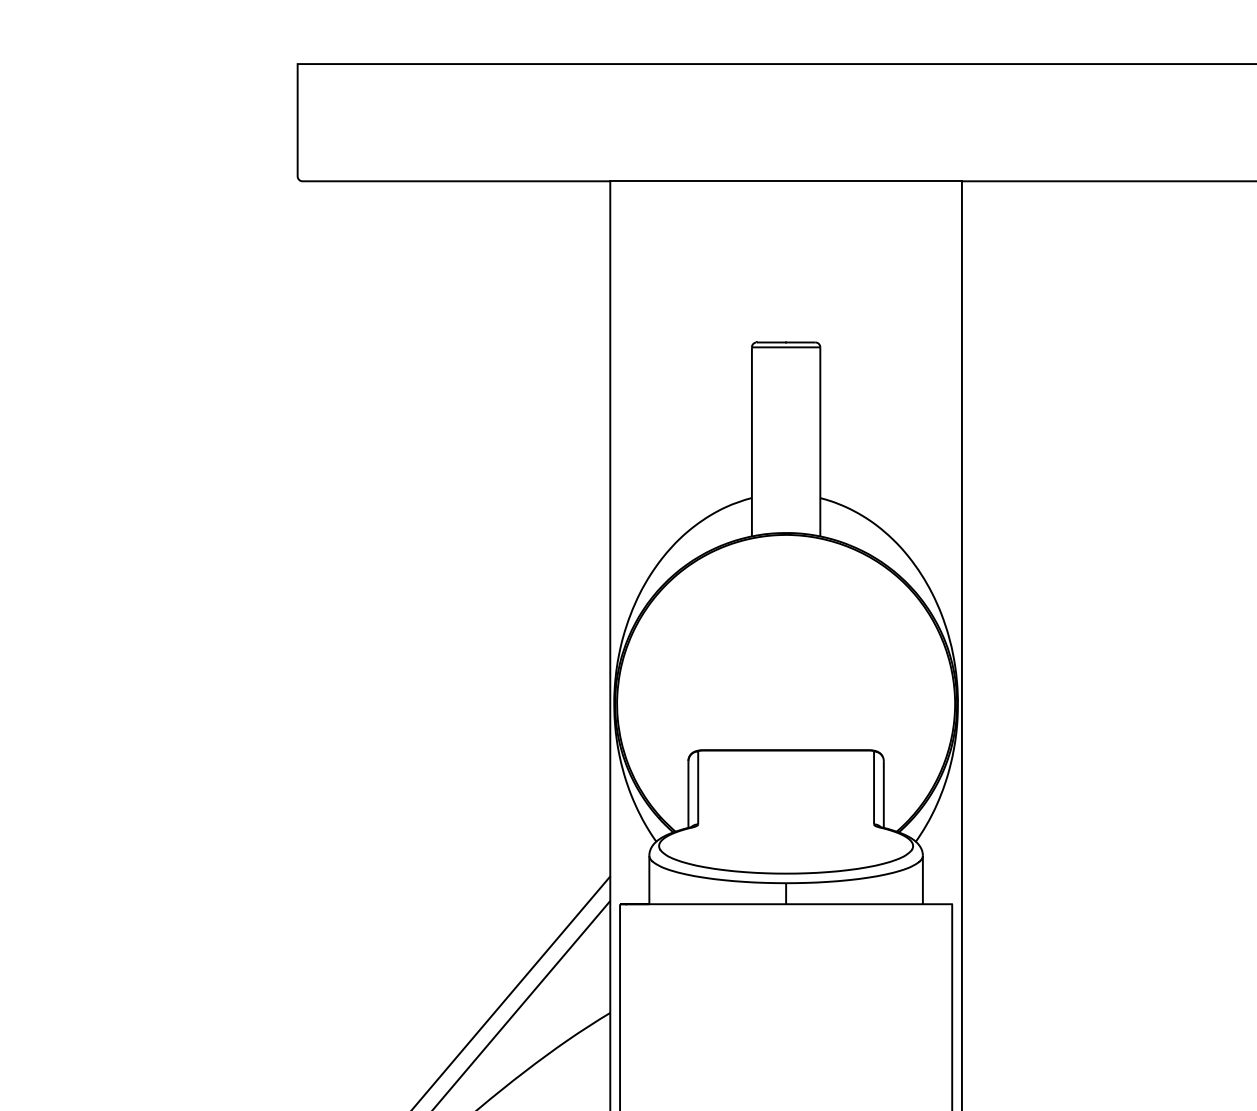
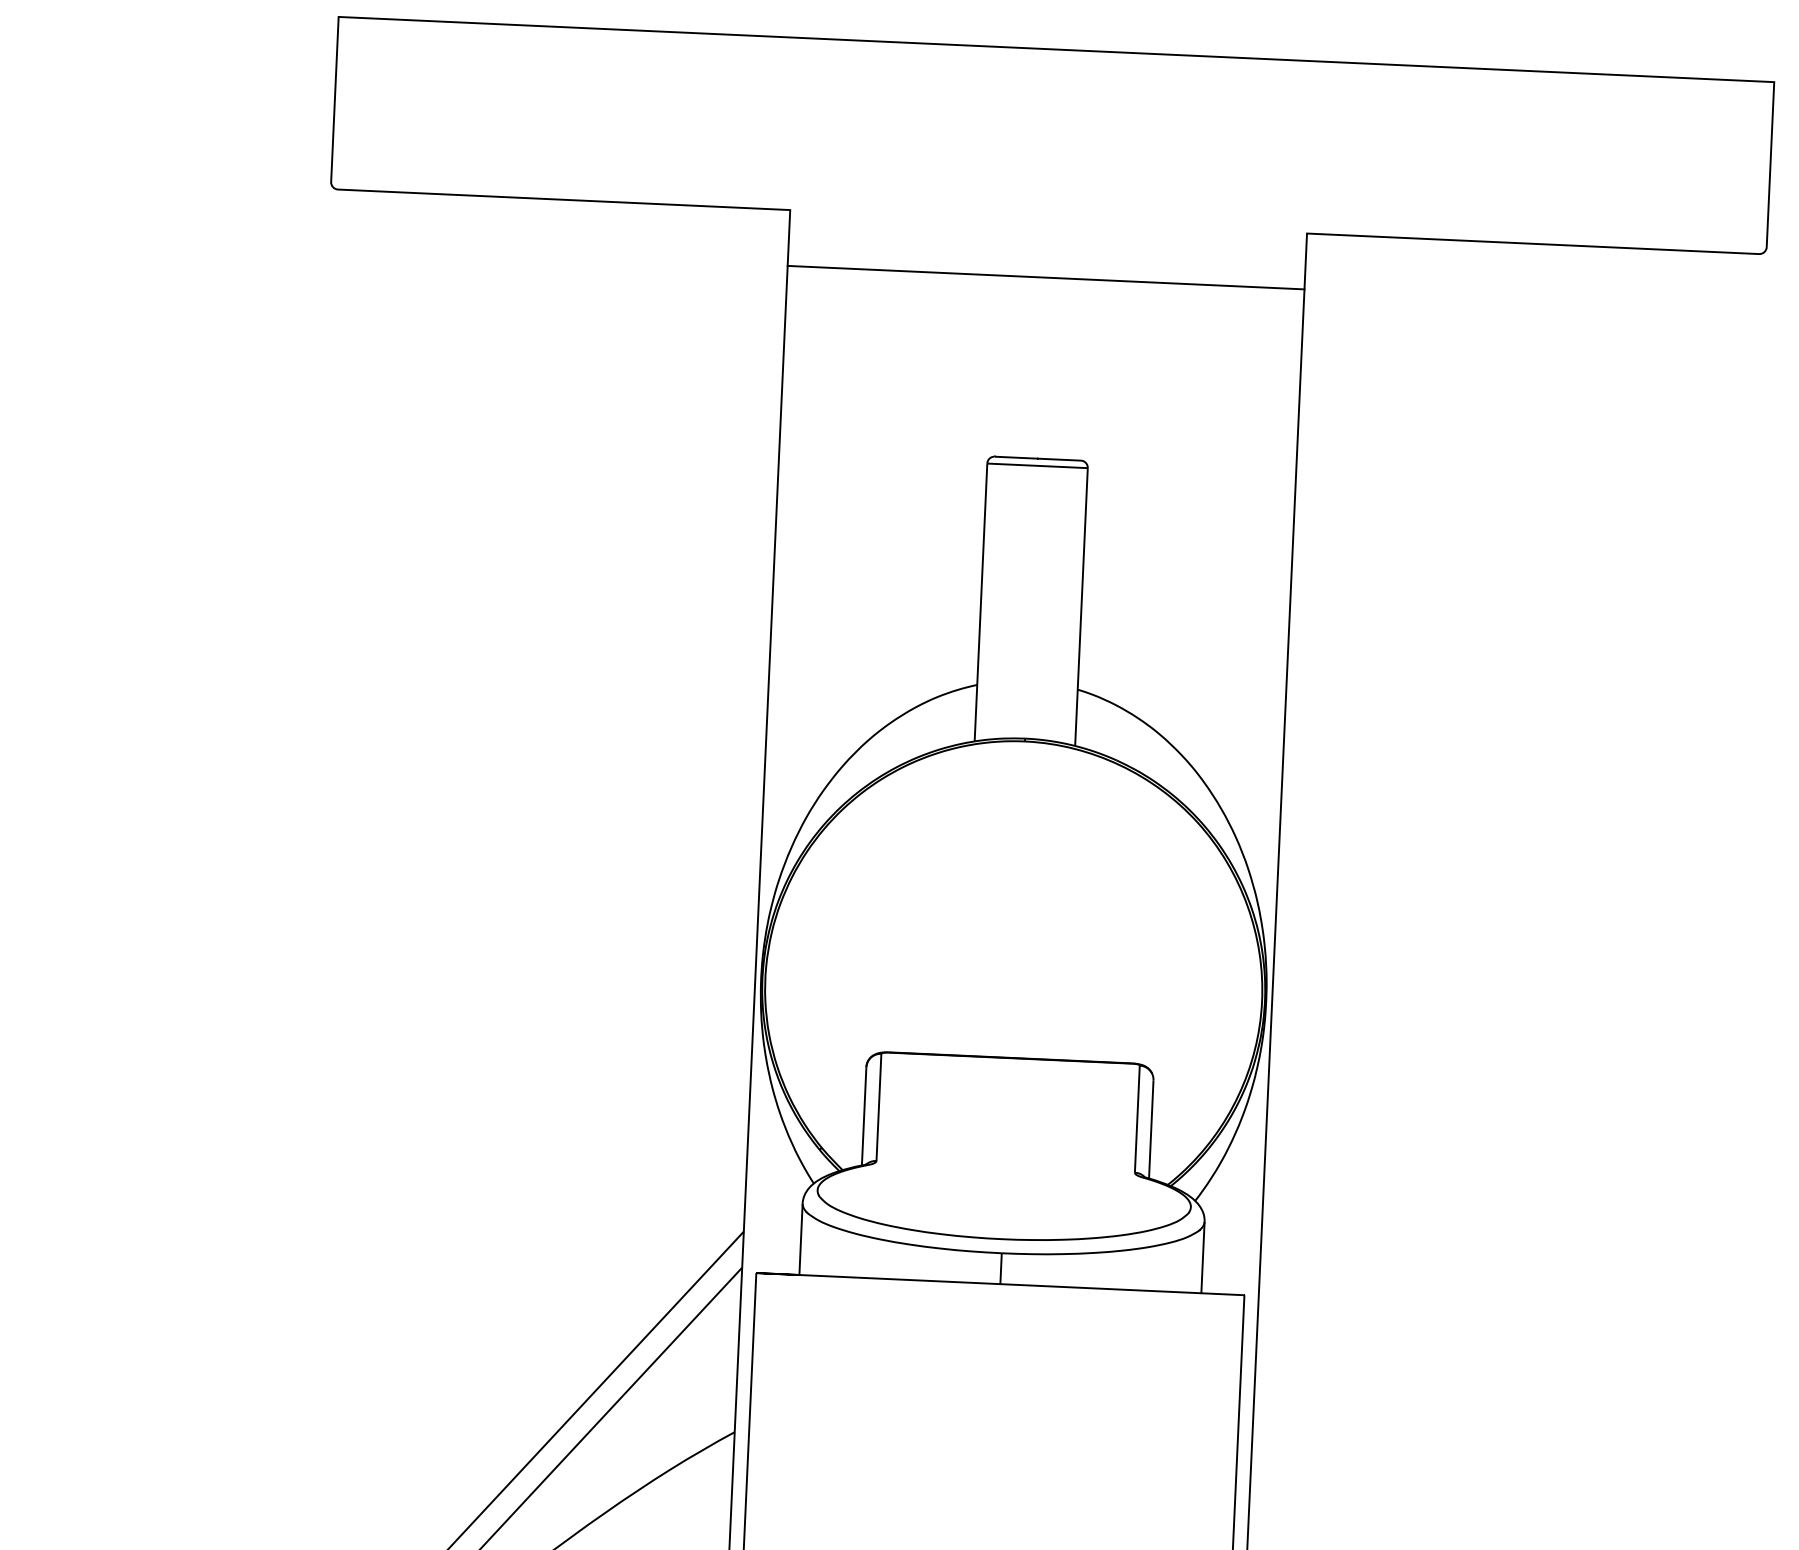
line: (785, 181) -> (1045, 277), moved

